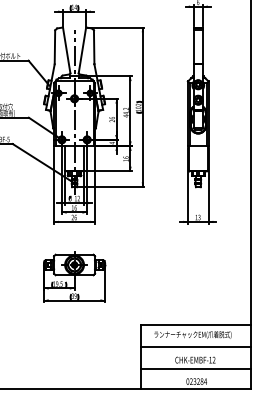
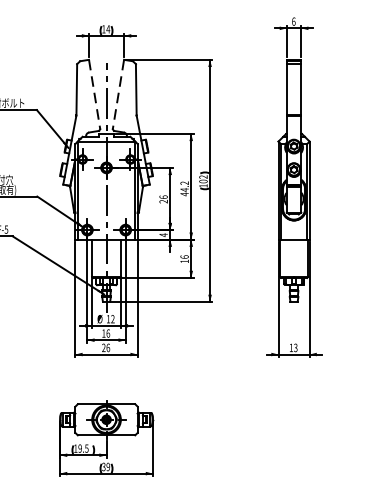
line: (66, 50) -> (94, 94), solid -> dashed
line: (82, 50) -> (118, 94), solid -> dashed

